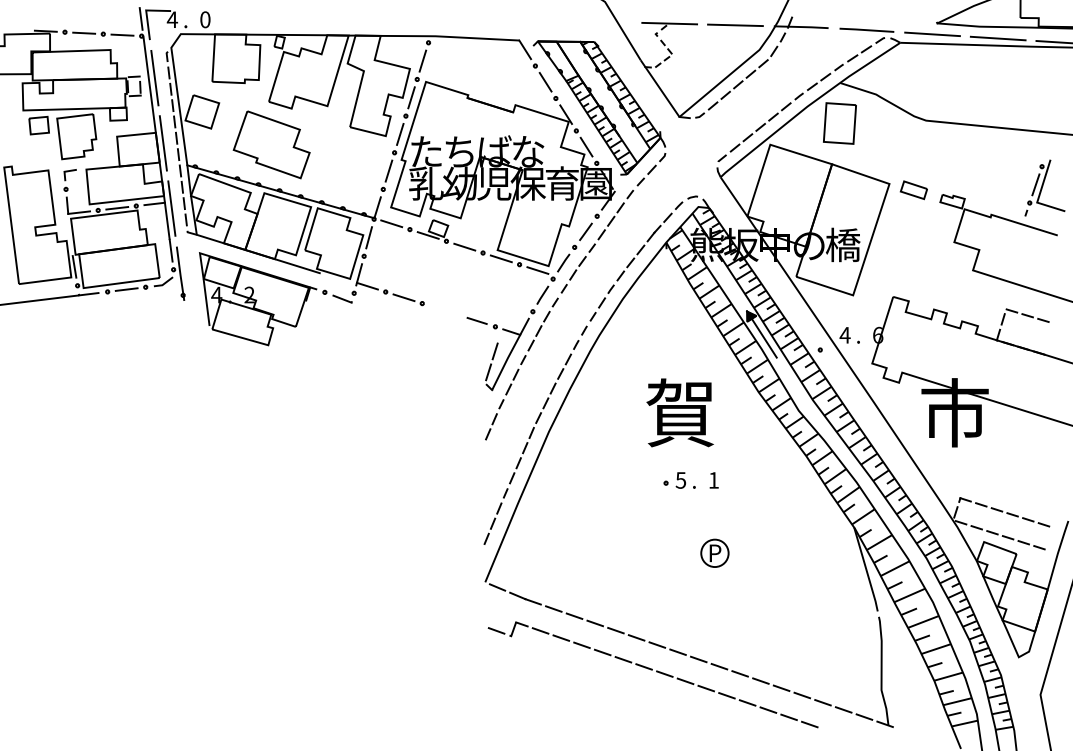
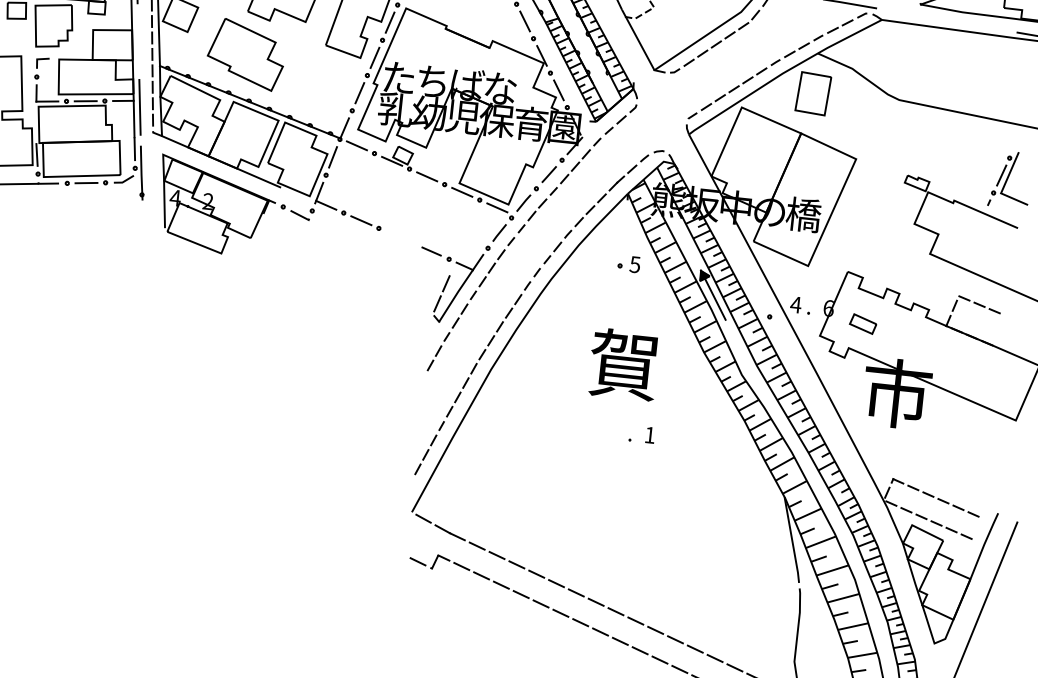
line: (932, 34) -> (914, 15), removed
line: (997, 38) -> (979, 25), removed
line: (162, 143) -> (137, 41), removed
part: (913, 190) -> (862, 324), moved
part: (674, 480) -> (628, 264), moved
part: (714, 552) -> (643, 506), removed

